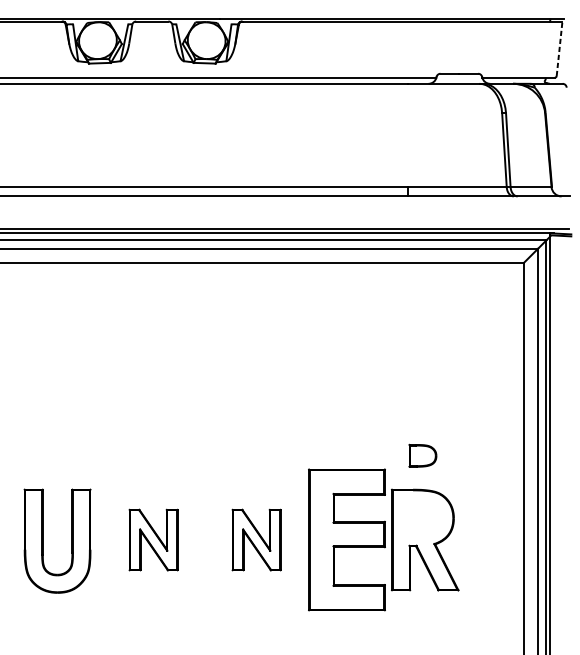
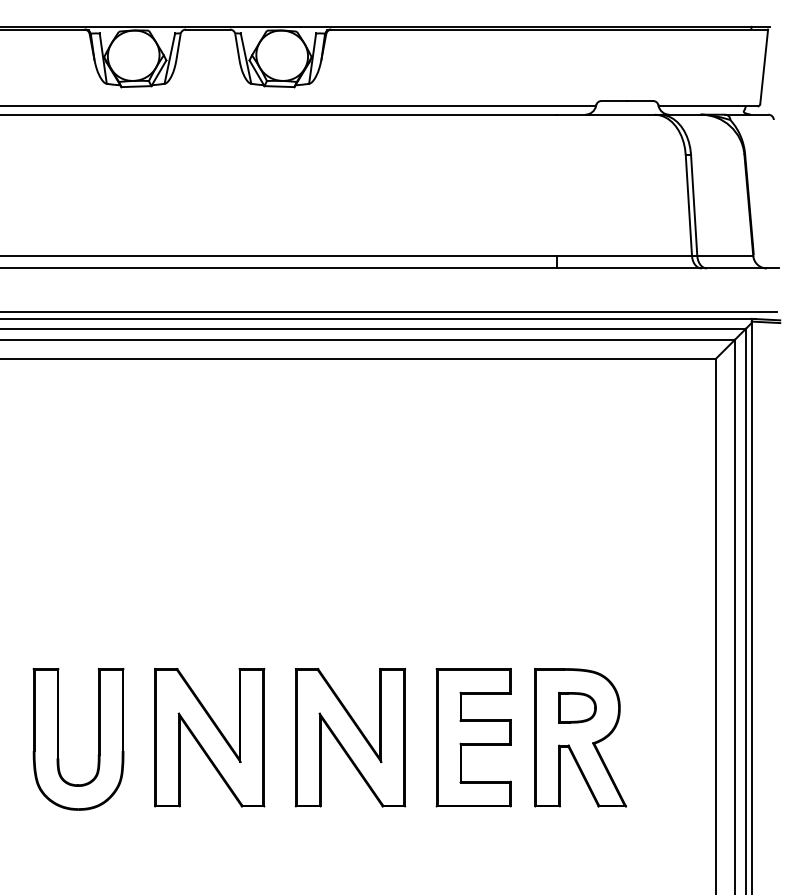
line: (559, 48) -> (764, 66), dashed -> solid
part: (422, 455) -> (577, 707), moved
part: (153, 539) -> (209, 737), size x1.67
part: (256, 539) -> (350, 737), size x1.67
part: (346, 539) -> (473, 737), size x0.71

